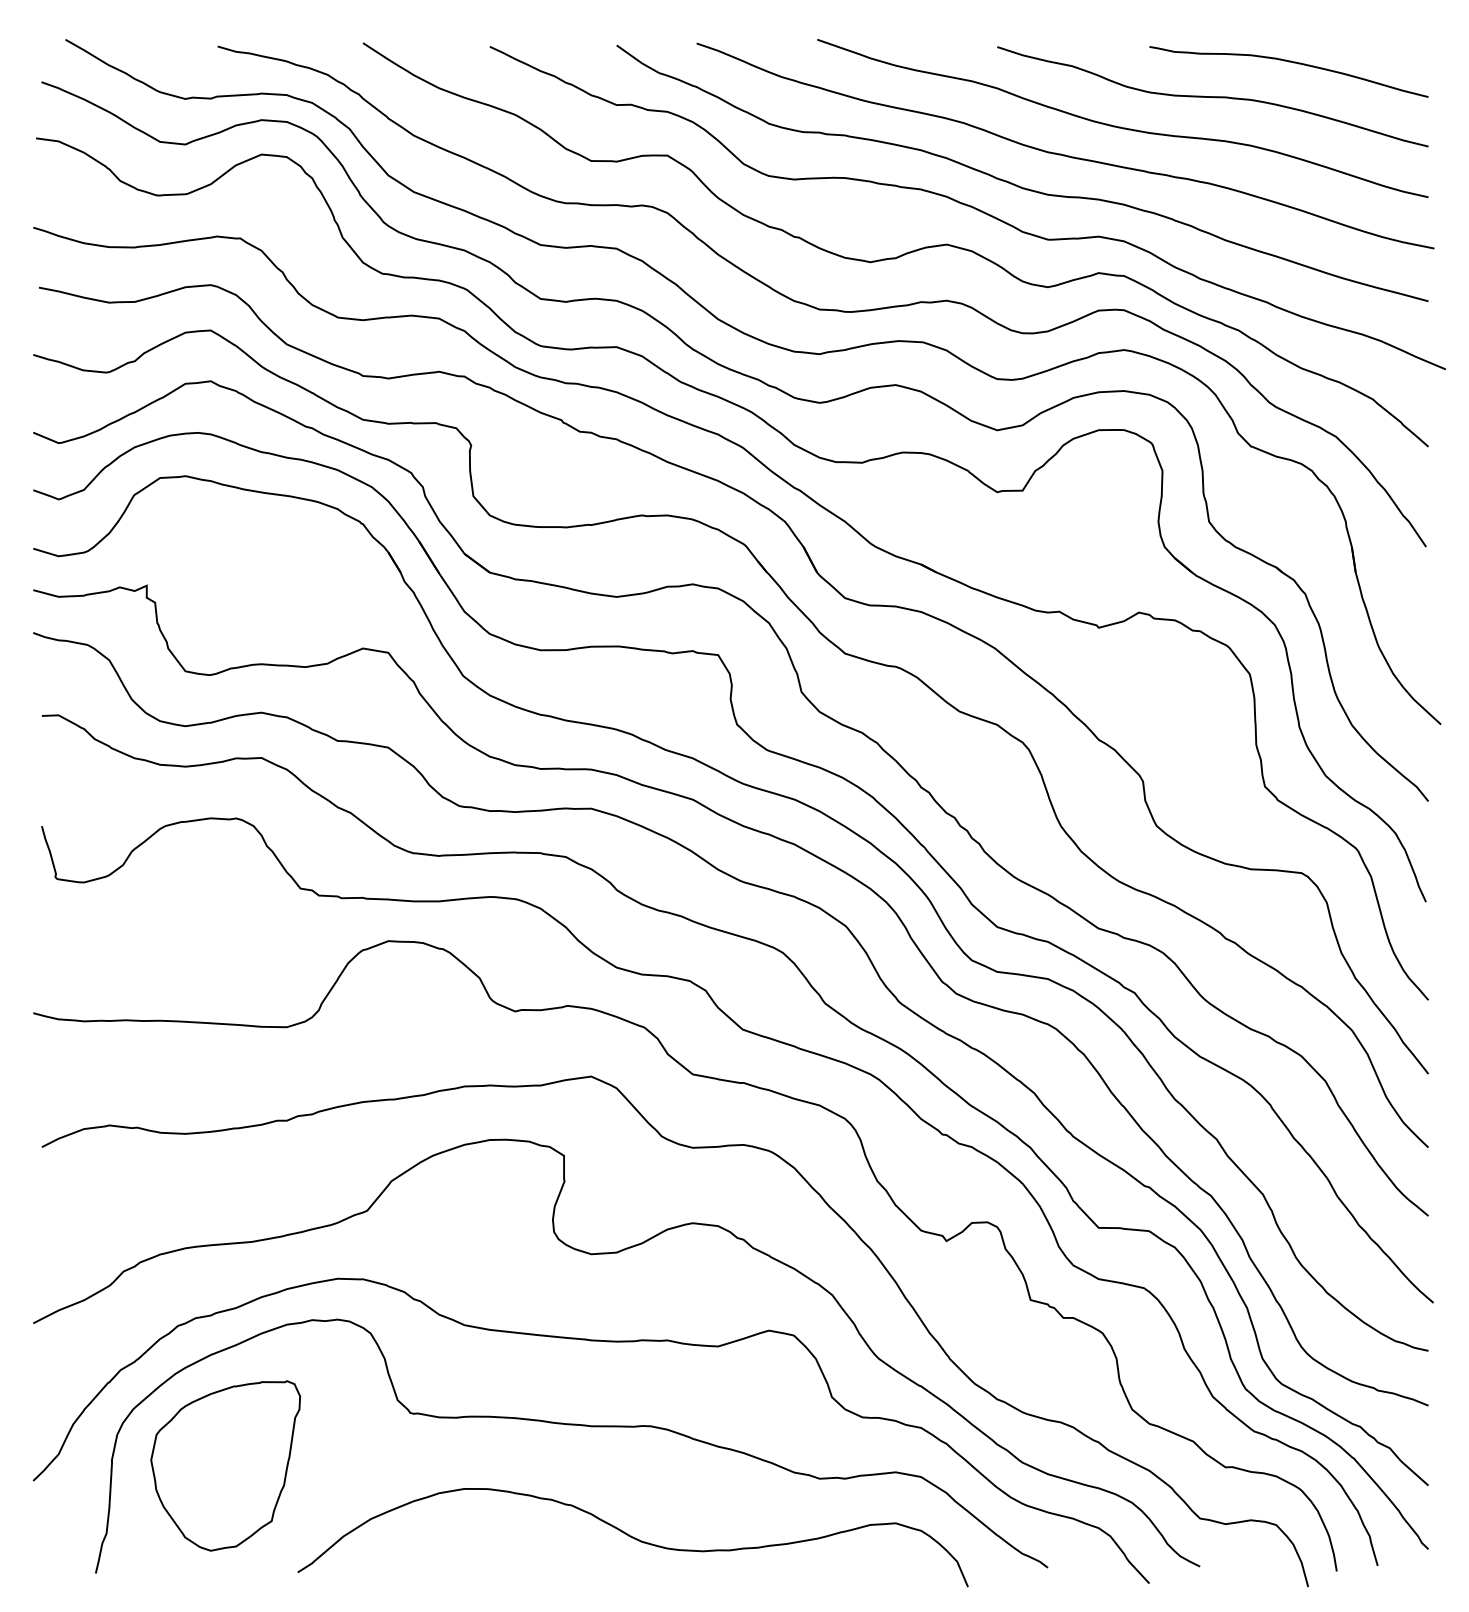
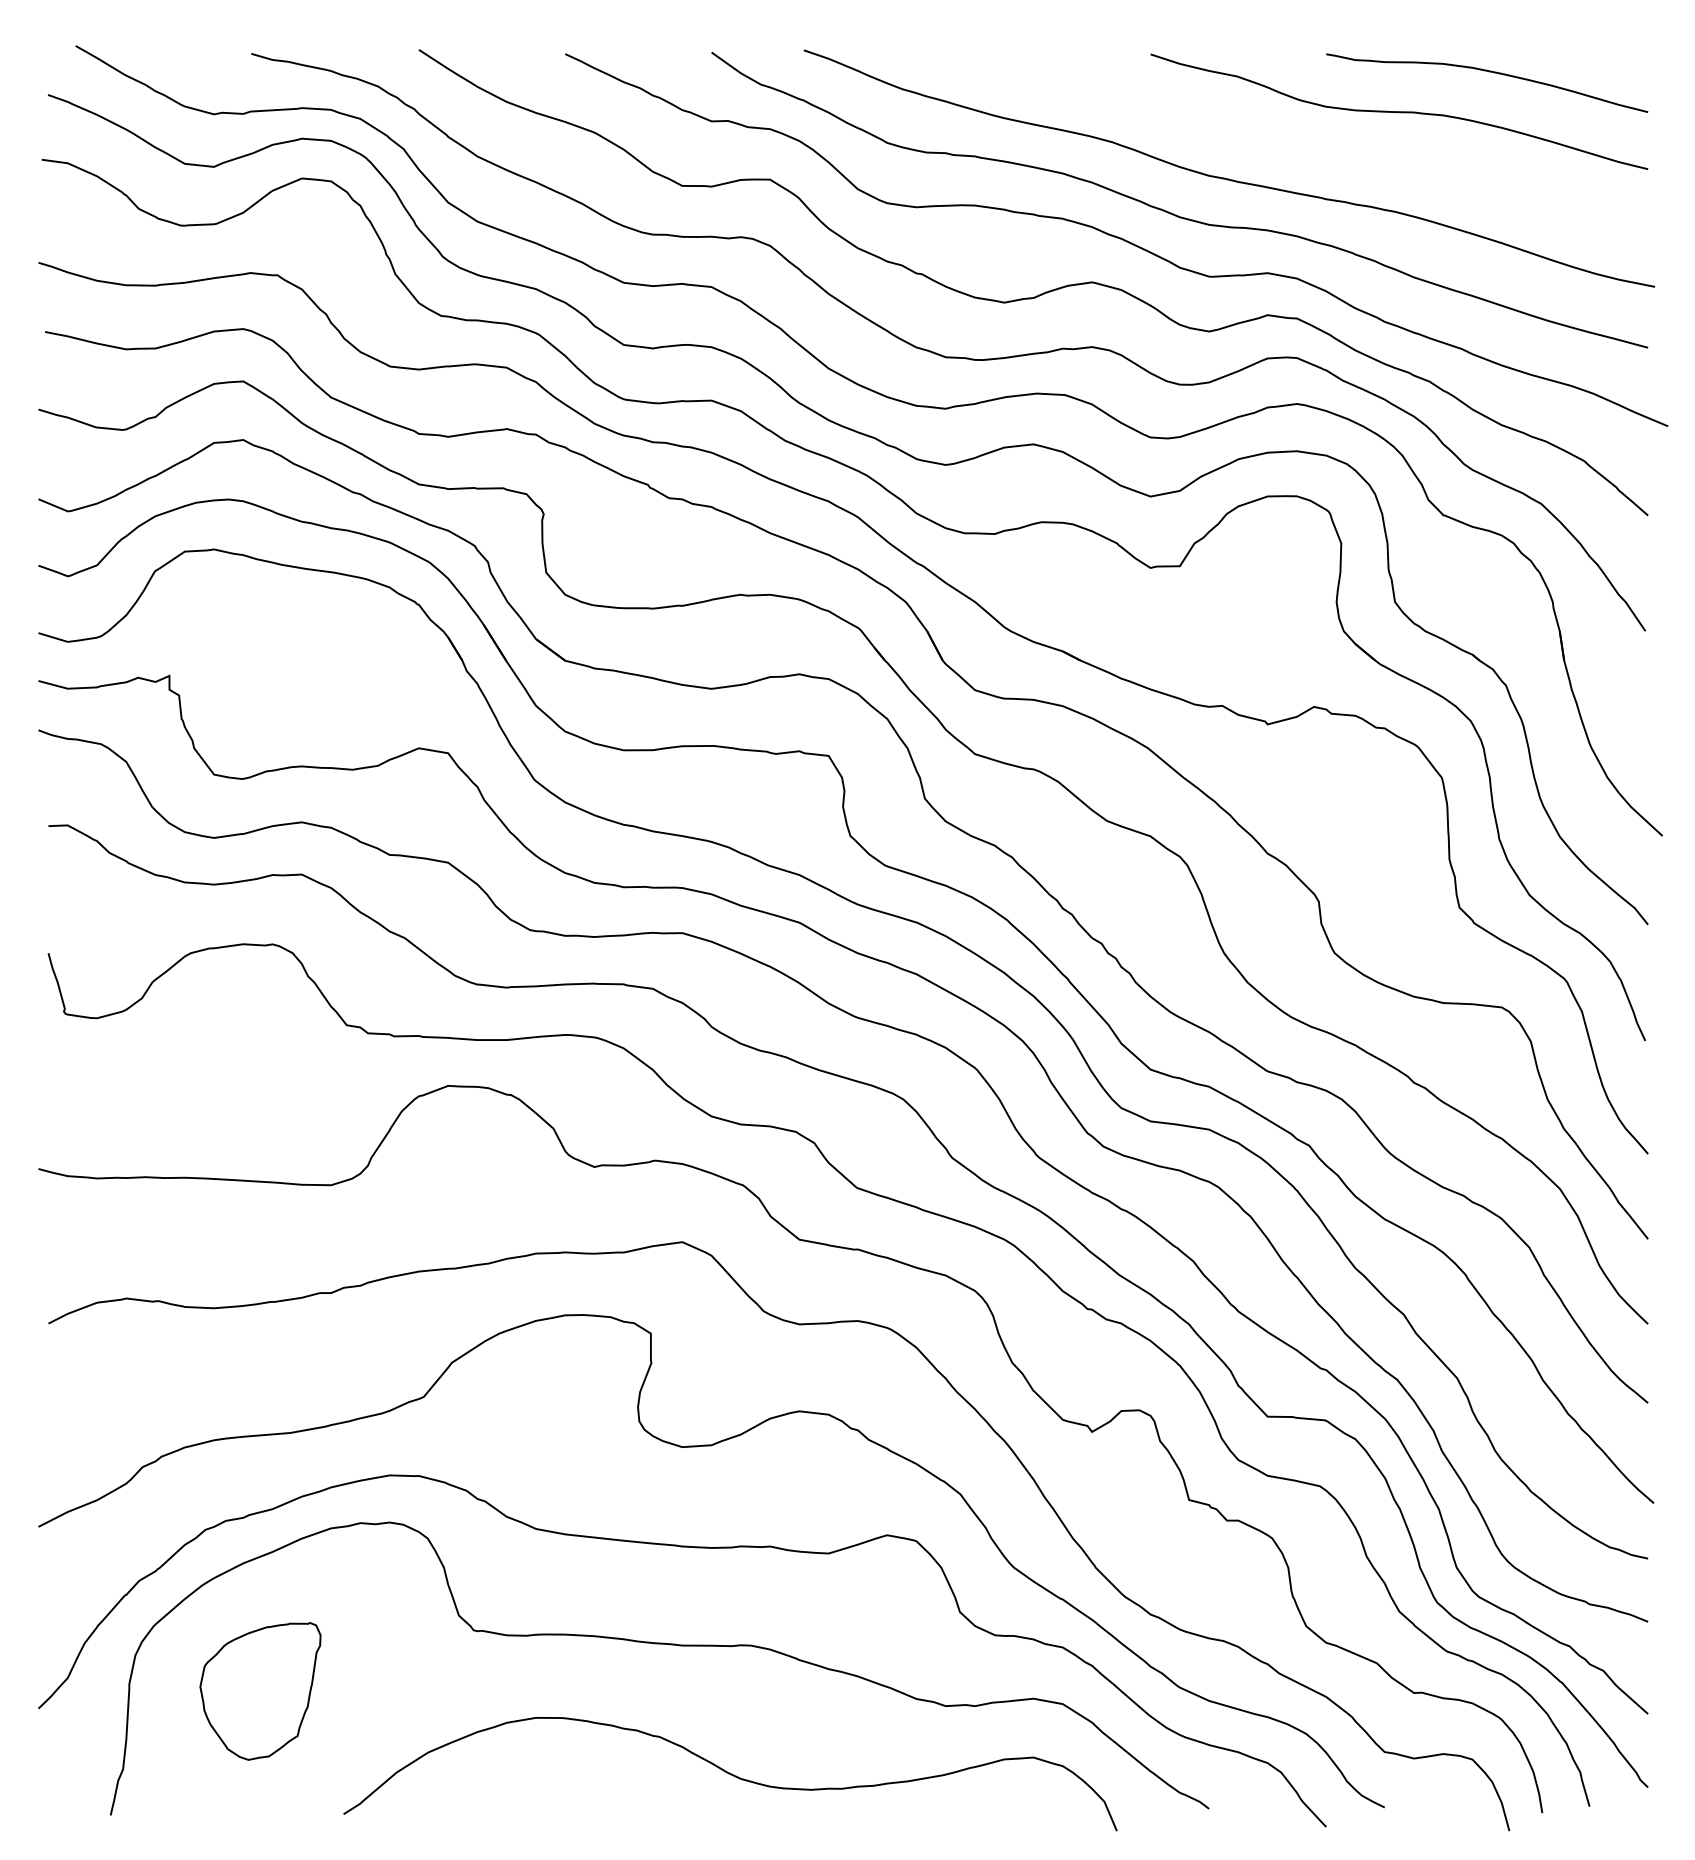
curve: (1121, 126) -> (1294, 146), removed
part: (225, 1466) -> (260, 1691), size x0.7

